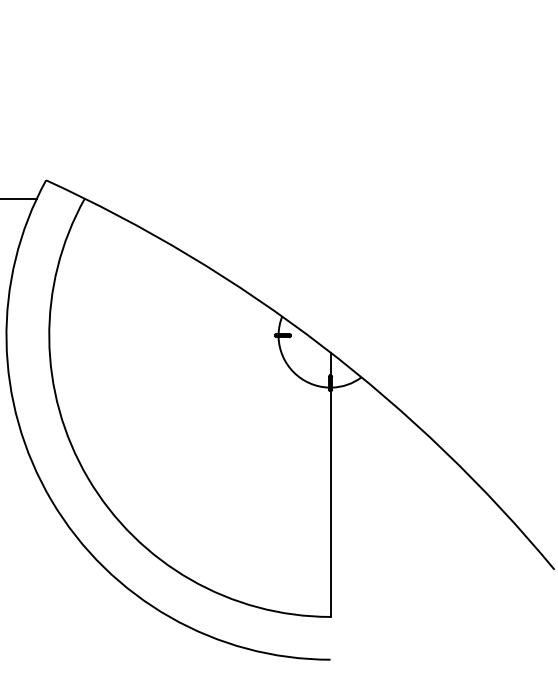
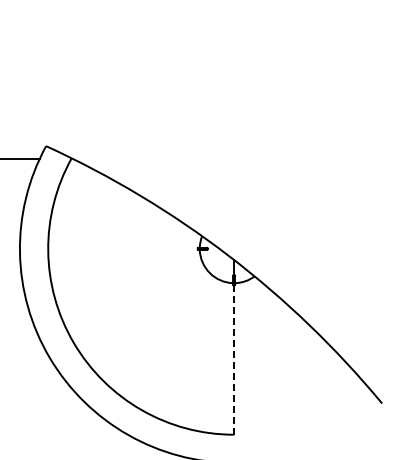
line: (331, 504) -> (234, 360), solid -> dashed

